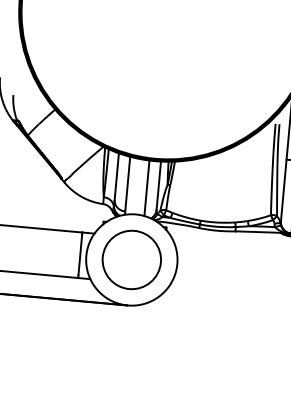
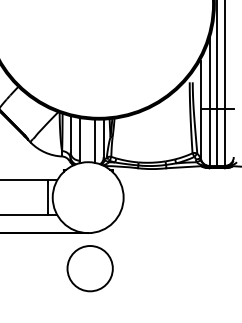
circle: (130, 259) -> (89, 268), moved

